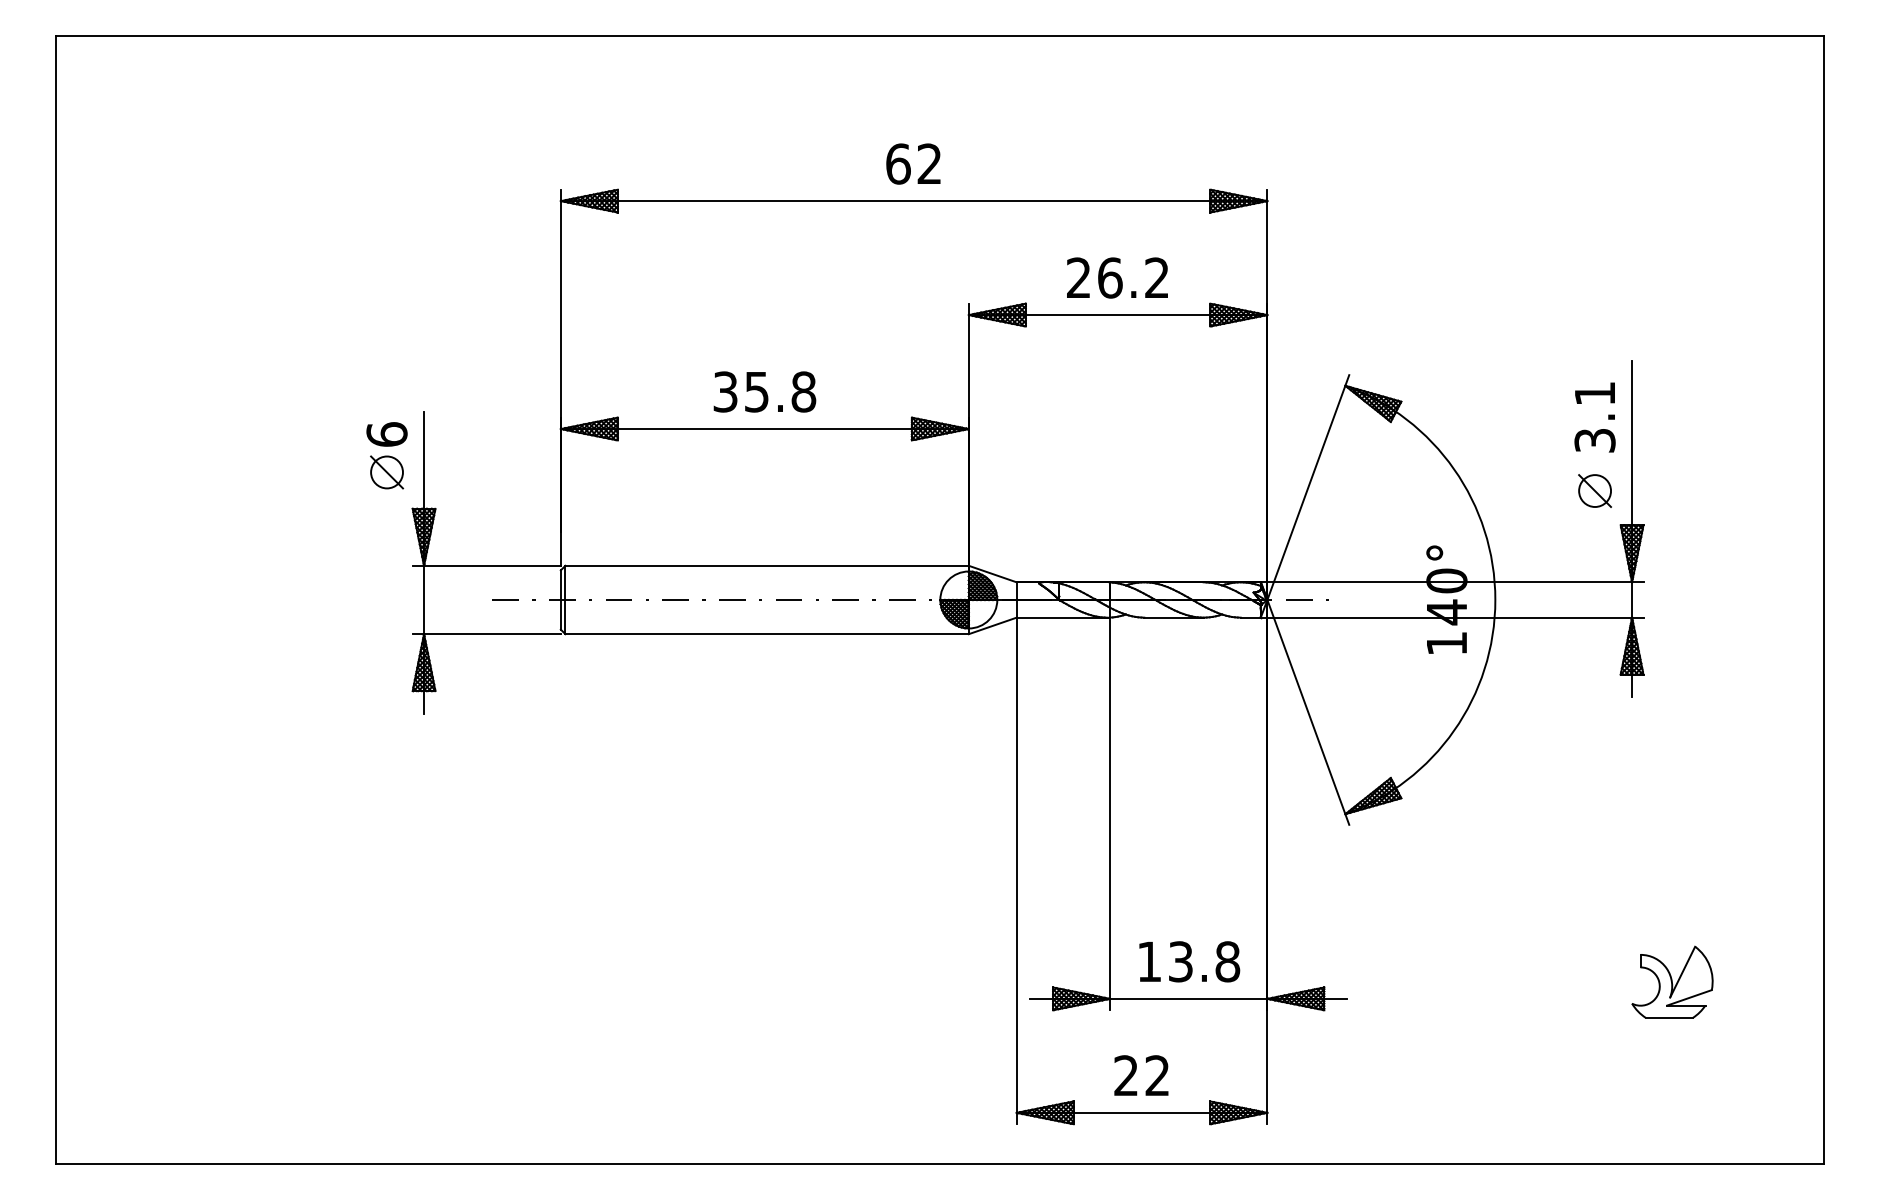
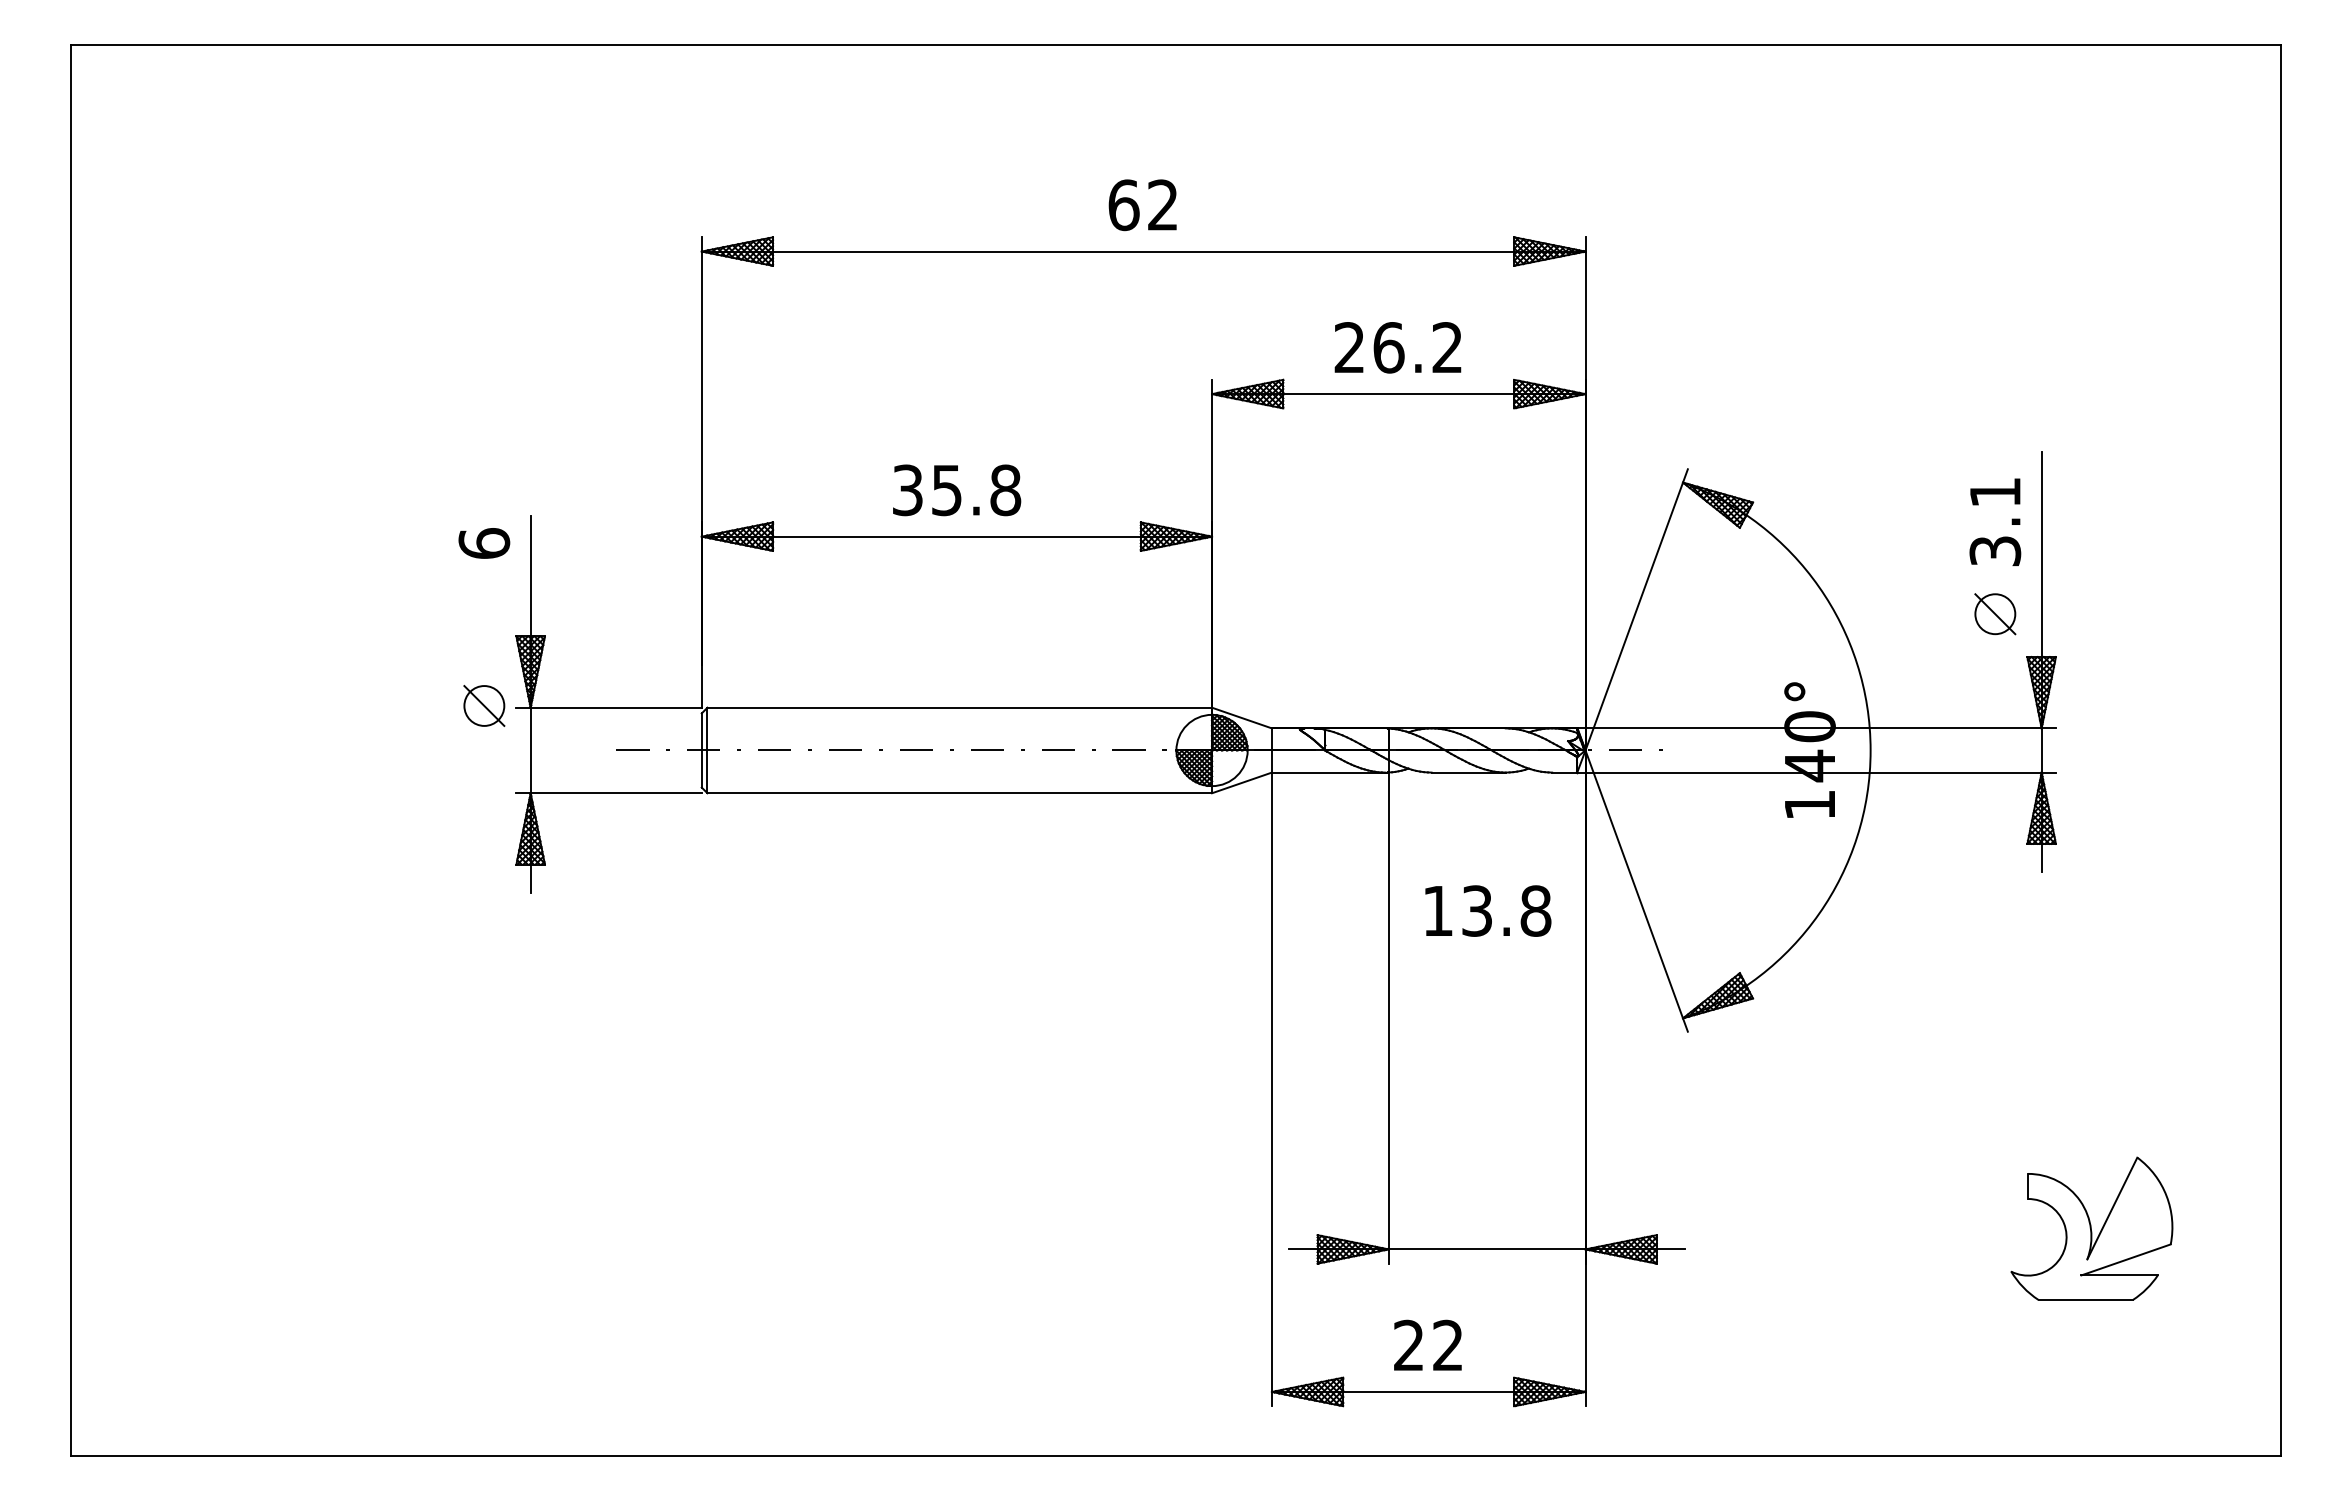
part: (387, 472) -> (484, 705), moved
text: (1189, 961) -> (1488, 910), moved
part: (1672, 982) -> (2092, 1228), size x1.6

